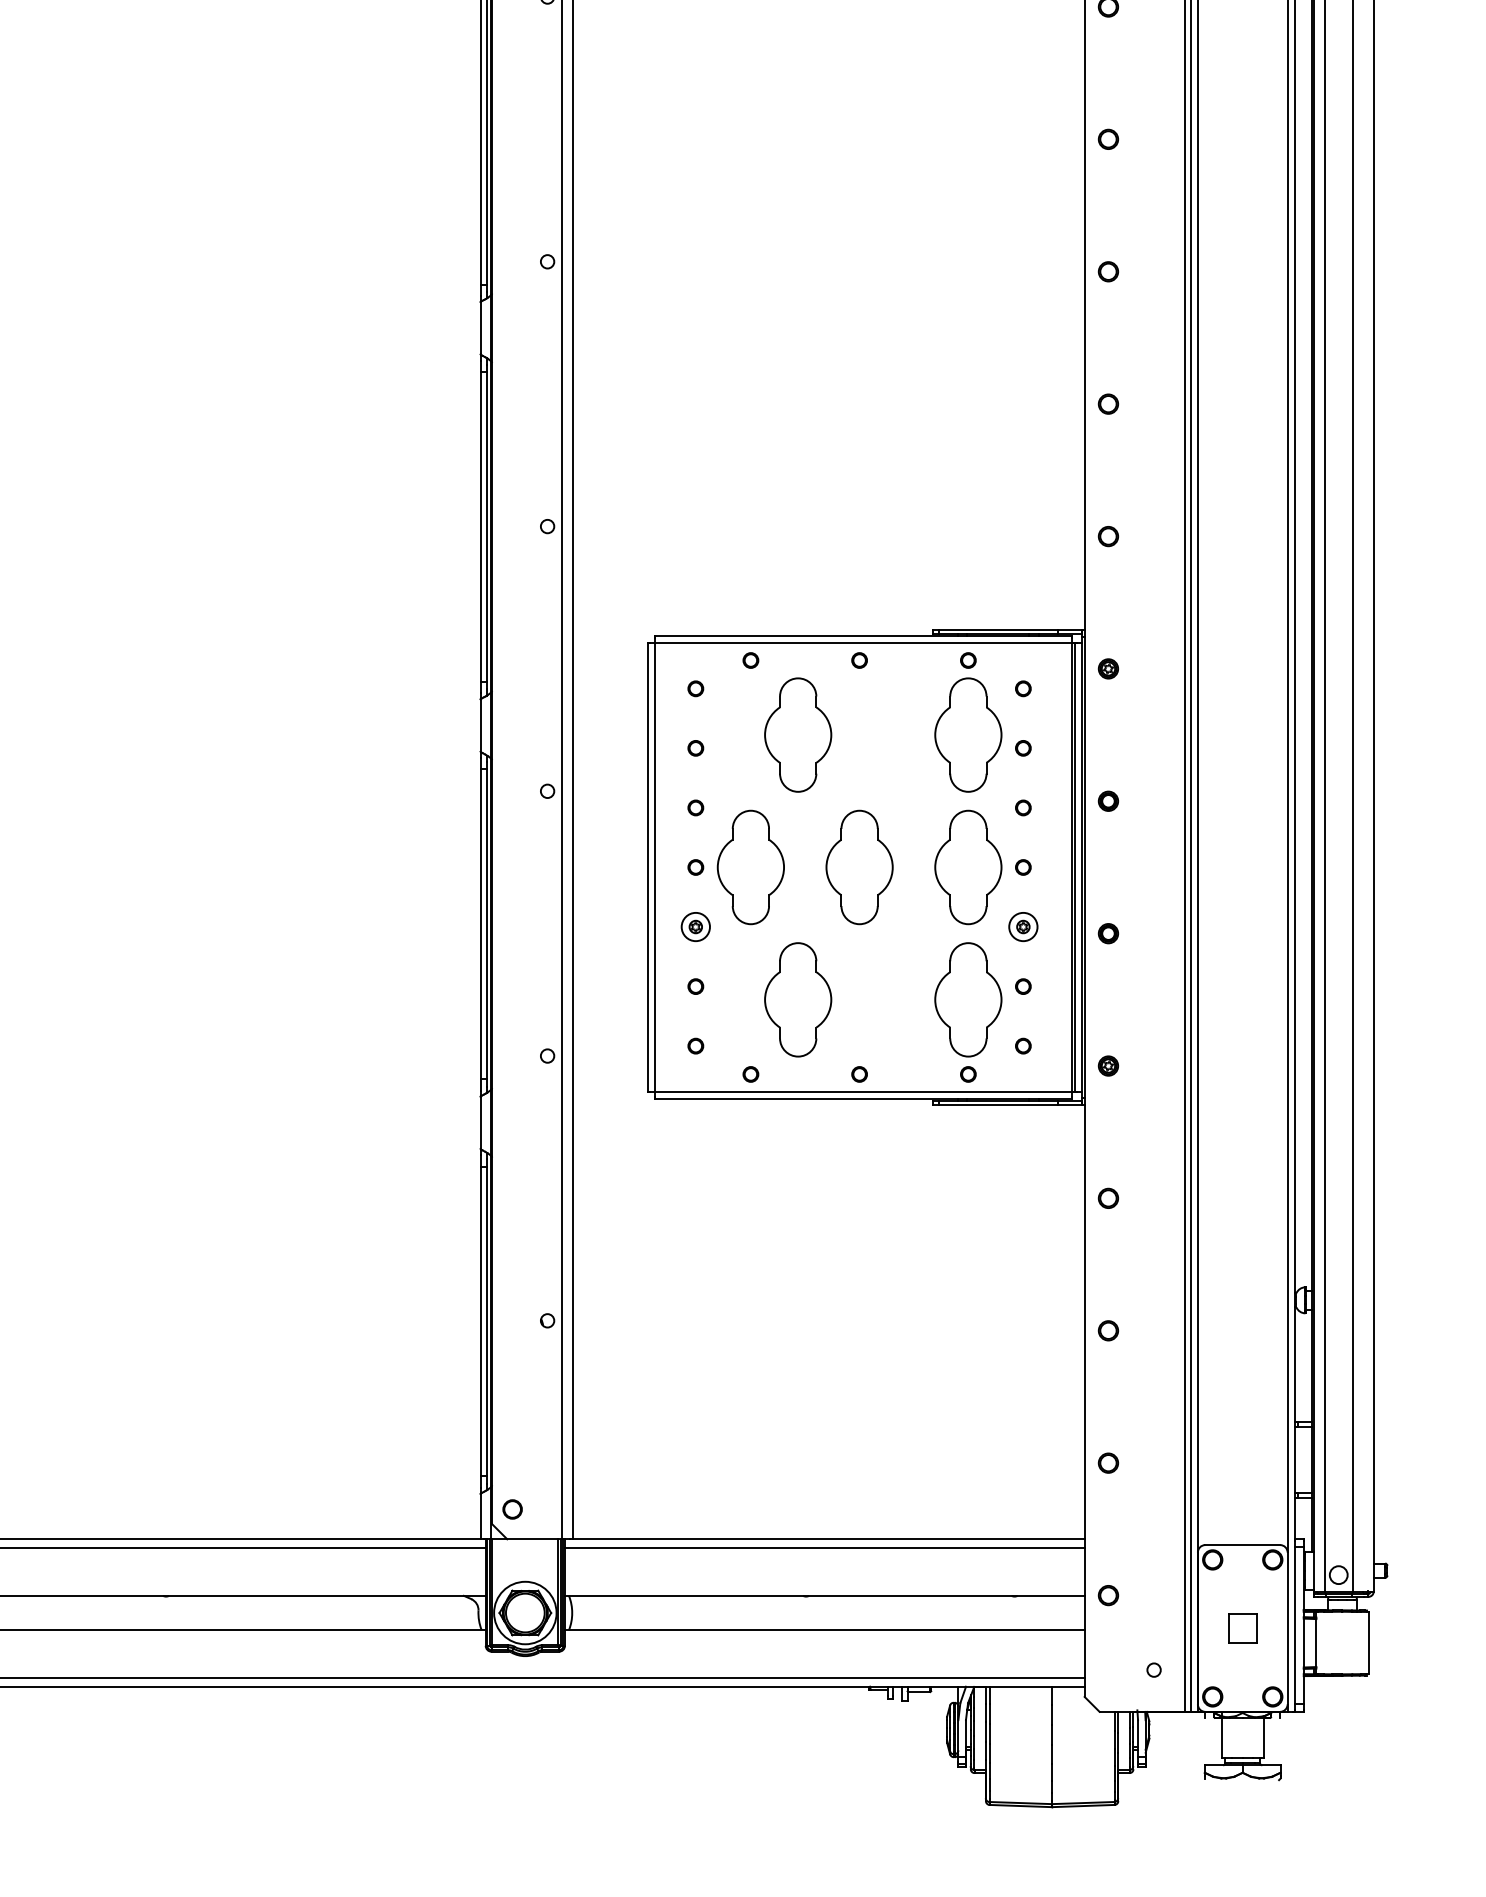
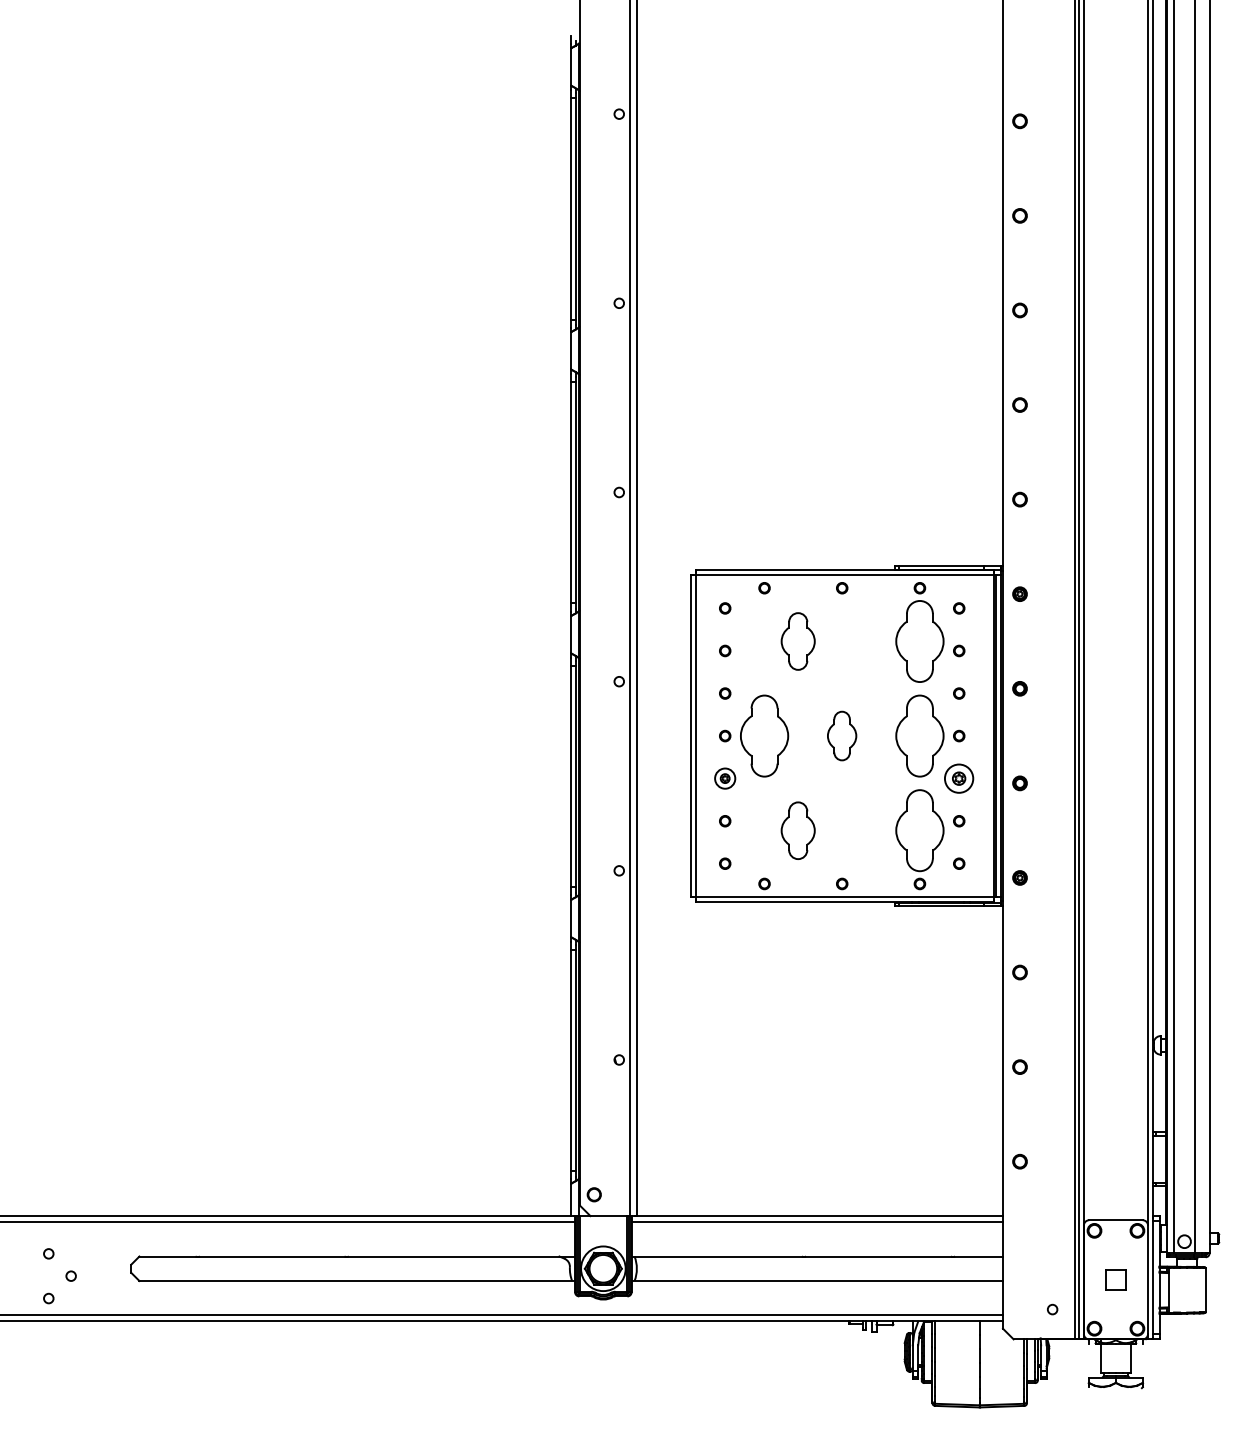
part: (797, 735) -> (797, 641), size x0.7
part: (858, 866) -> (841, 735), size x0.6
part: (1023, 926) -> (959, 778), size x1.4
part: (797, 999) -> (797, 830), size x0.7
part: (1107, 1595) -> (1019, 1256), removed

